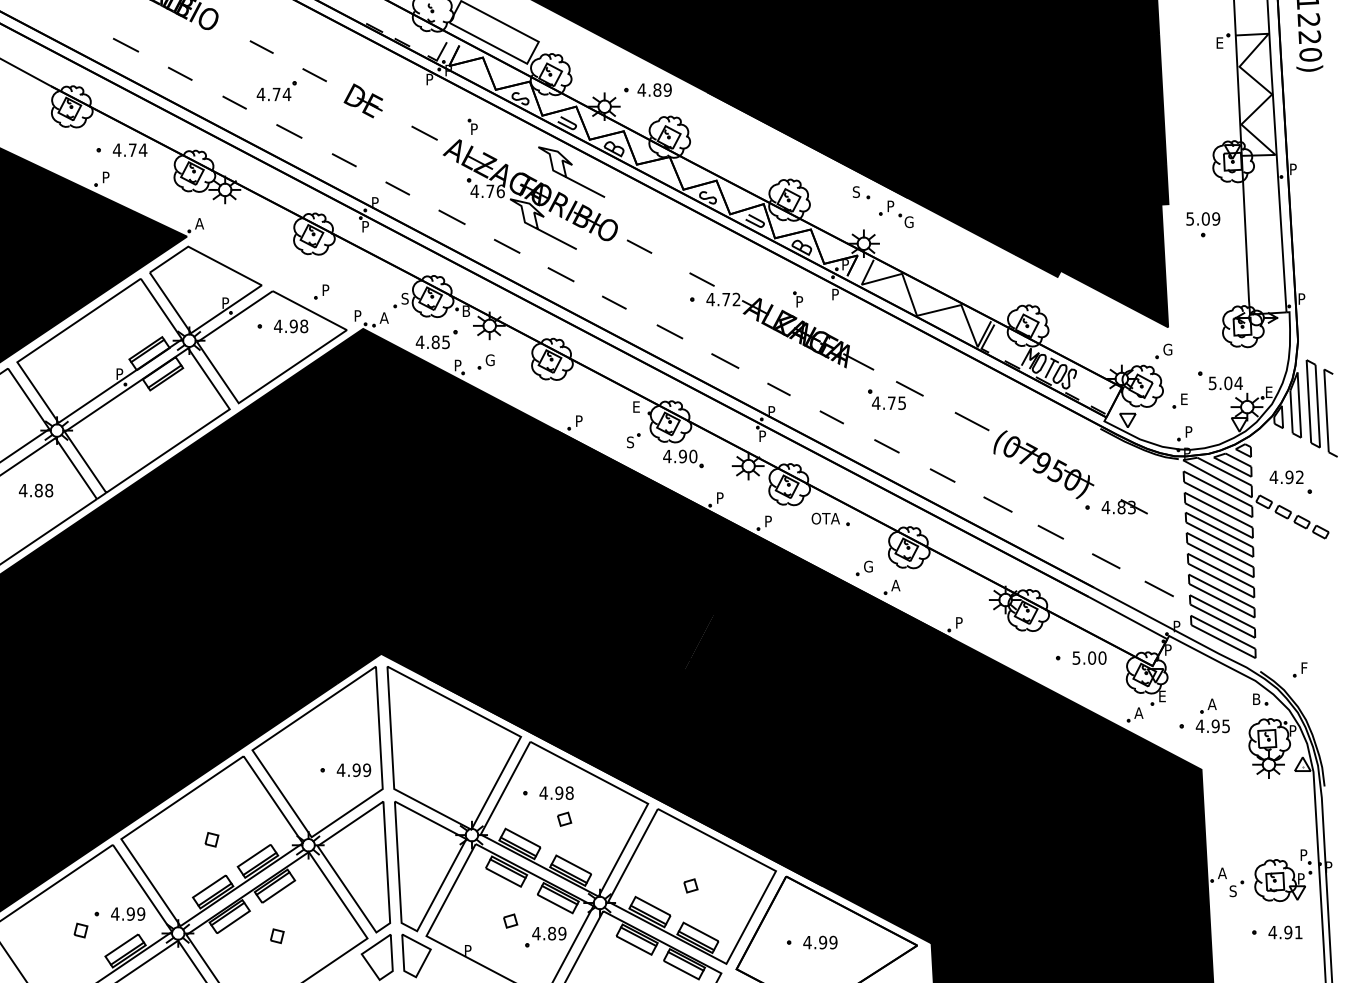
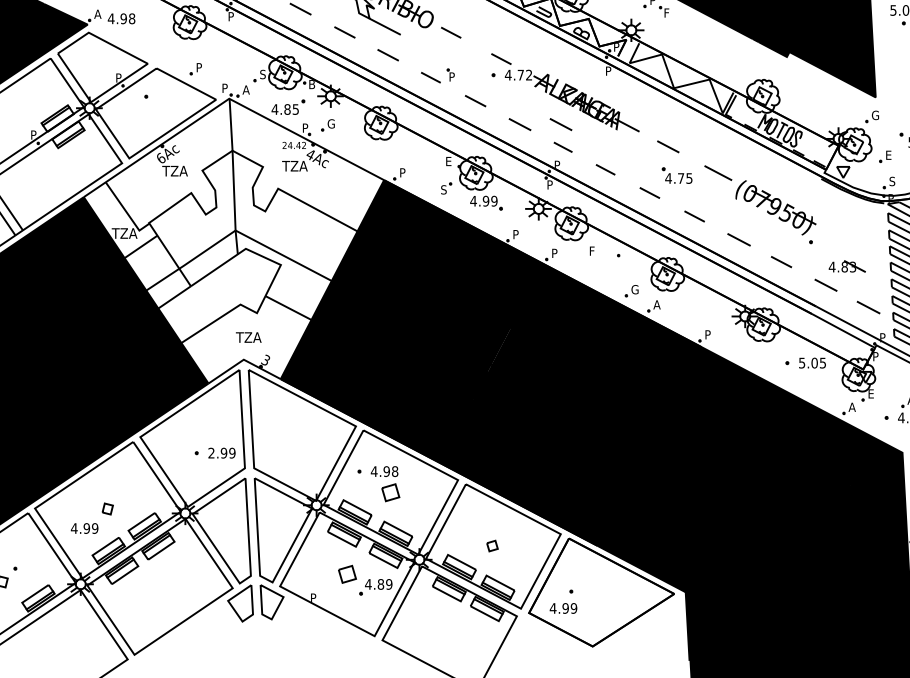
text: (908, 222) -> (667, 13), G -> F
part: (798, 299) -> (451, 75), moved
text: (291, 326) -> (121, 18), moved
line: (776, 360) -> (561, 124), added
part: (886, 399) -> (676, 175), moved
text: (1188, 431) -> (892, 181), P -> S
text: (693, 456) -> (494, 201), 4.90 -> 4.99
fill: (369, 505) -> (234, 240), removed
part: (1124, 506) -> (847, 266), moved
text: (825, 518) -> (600, 251), OTA -> F
text: (1102, 657) -> (822, 362), 5.00 -> 5.05
text: (340, 769) -> (211, 452), 4.99 -> 2.99
part: (564, 818) -> (390, 491), size x1.6
text: (128, 913) -> (84, 528), moved
part: (510, 920) -> (347, 573), size x1.6
part: (277, 936) -> (160, 586), removed
text: (820, 942) -> (563, 608), moved

